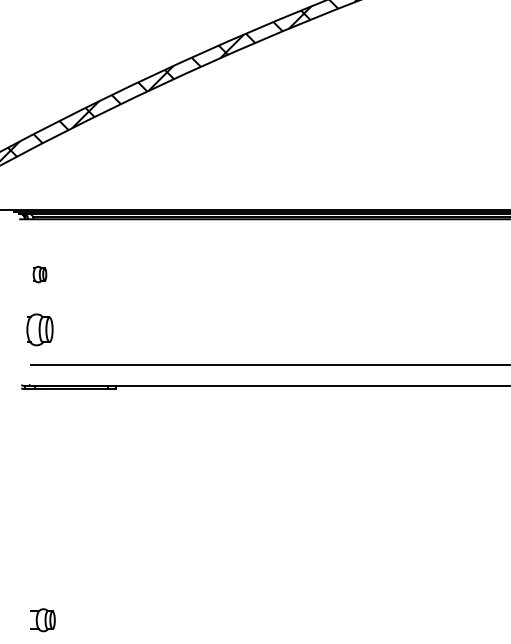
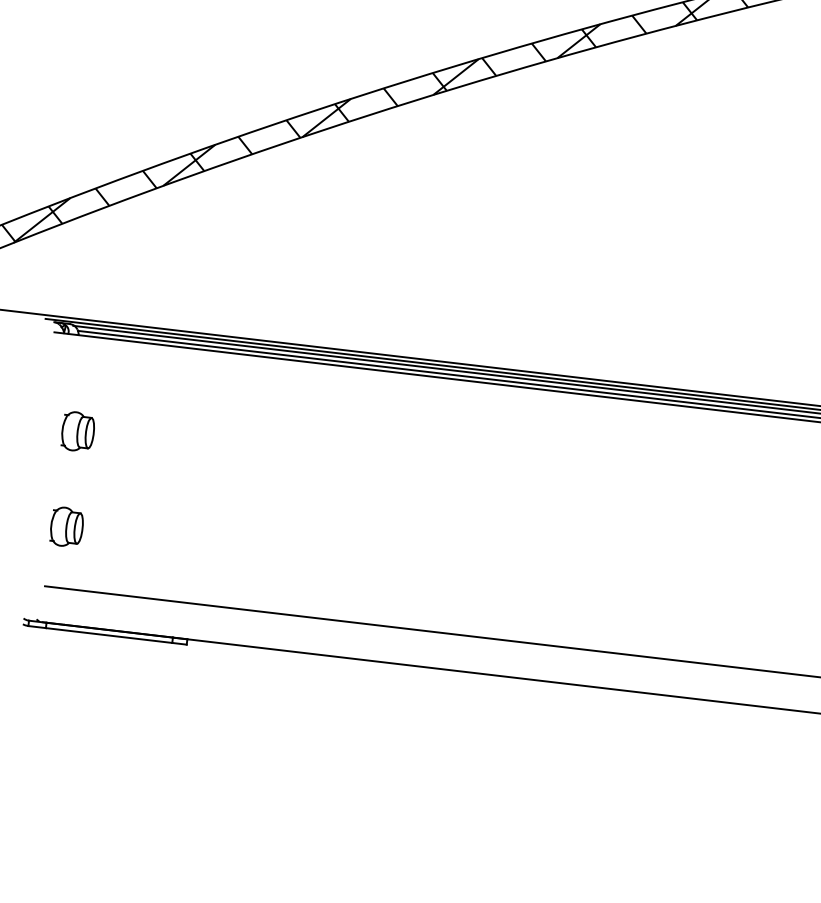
part: (39, 274) -> (77, 431), size x1.43
part: (39, 329) -> (66, 526), size x0.71

